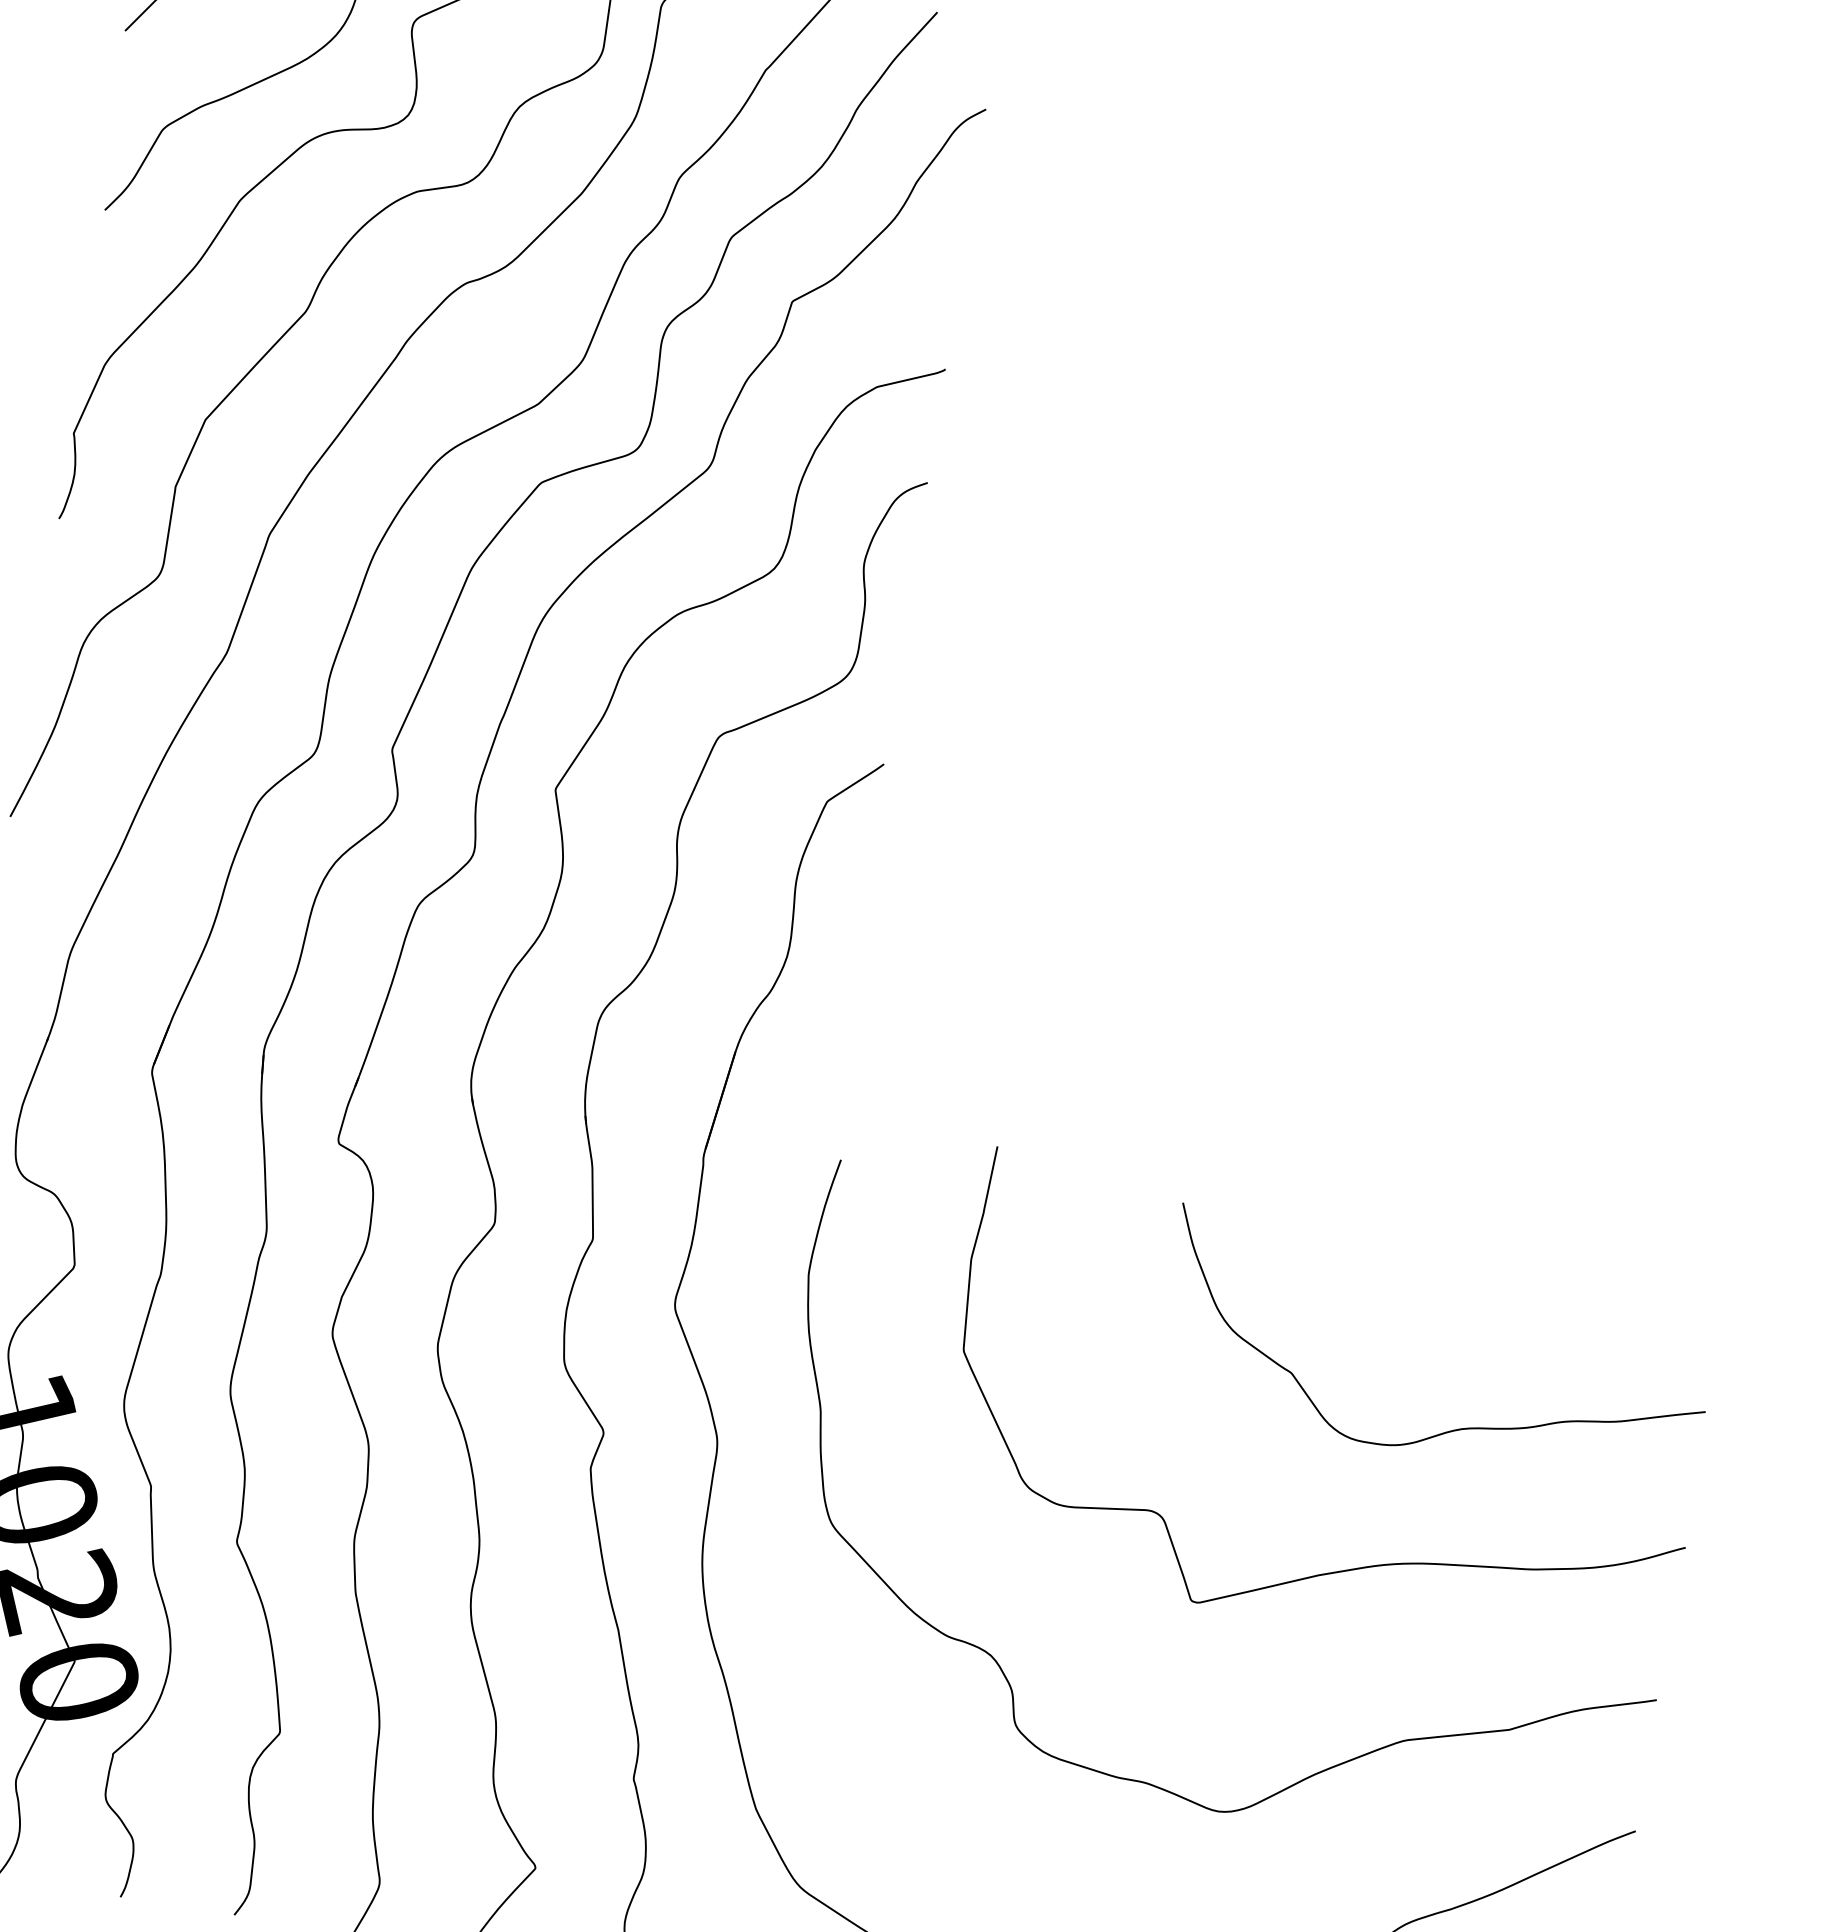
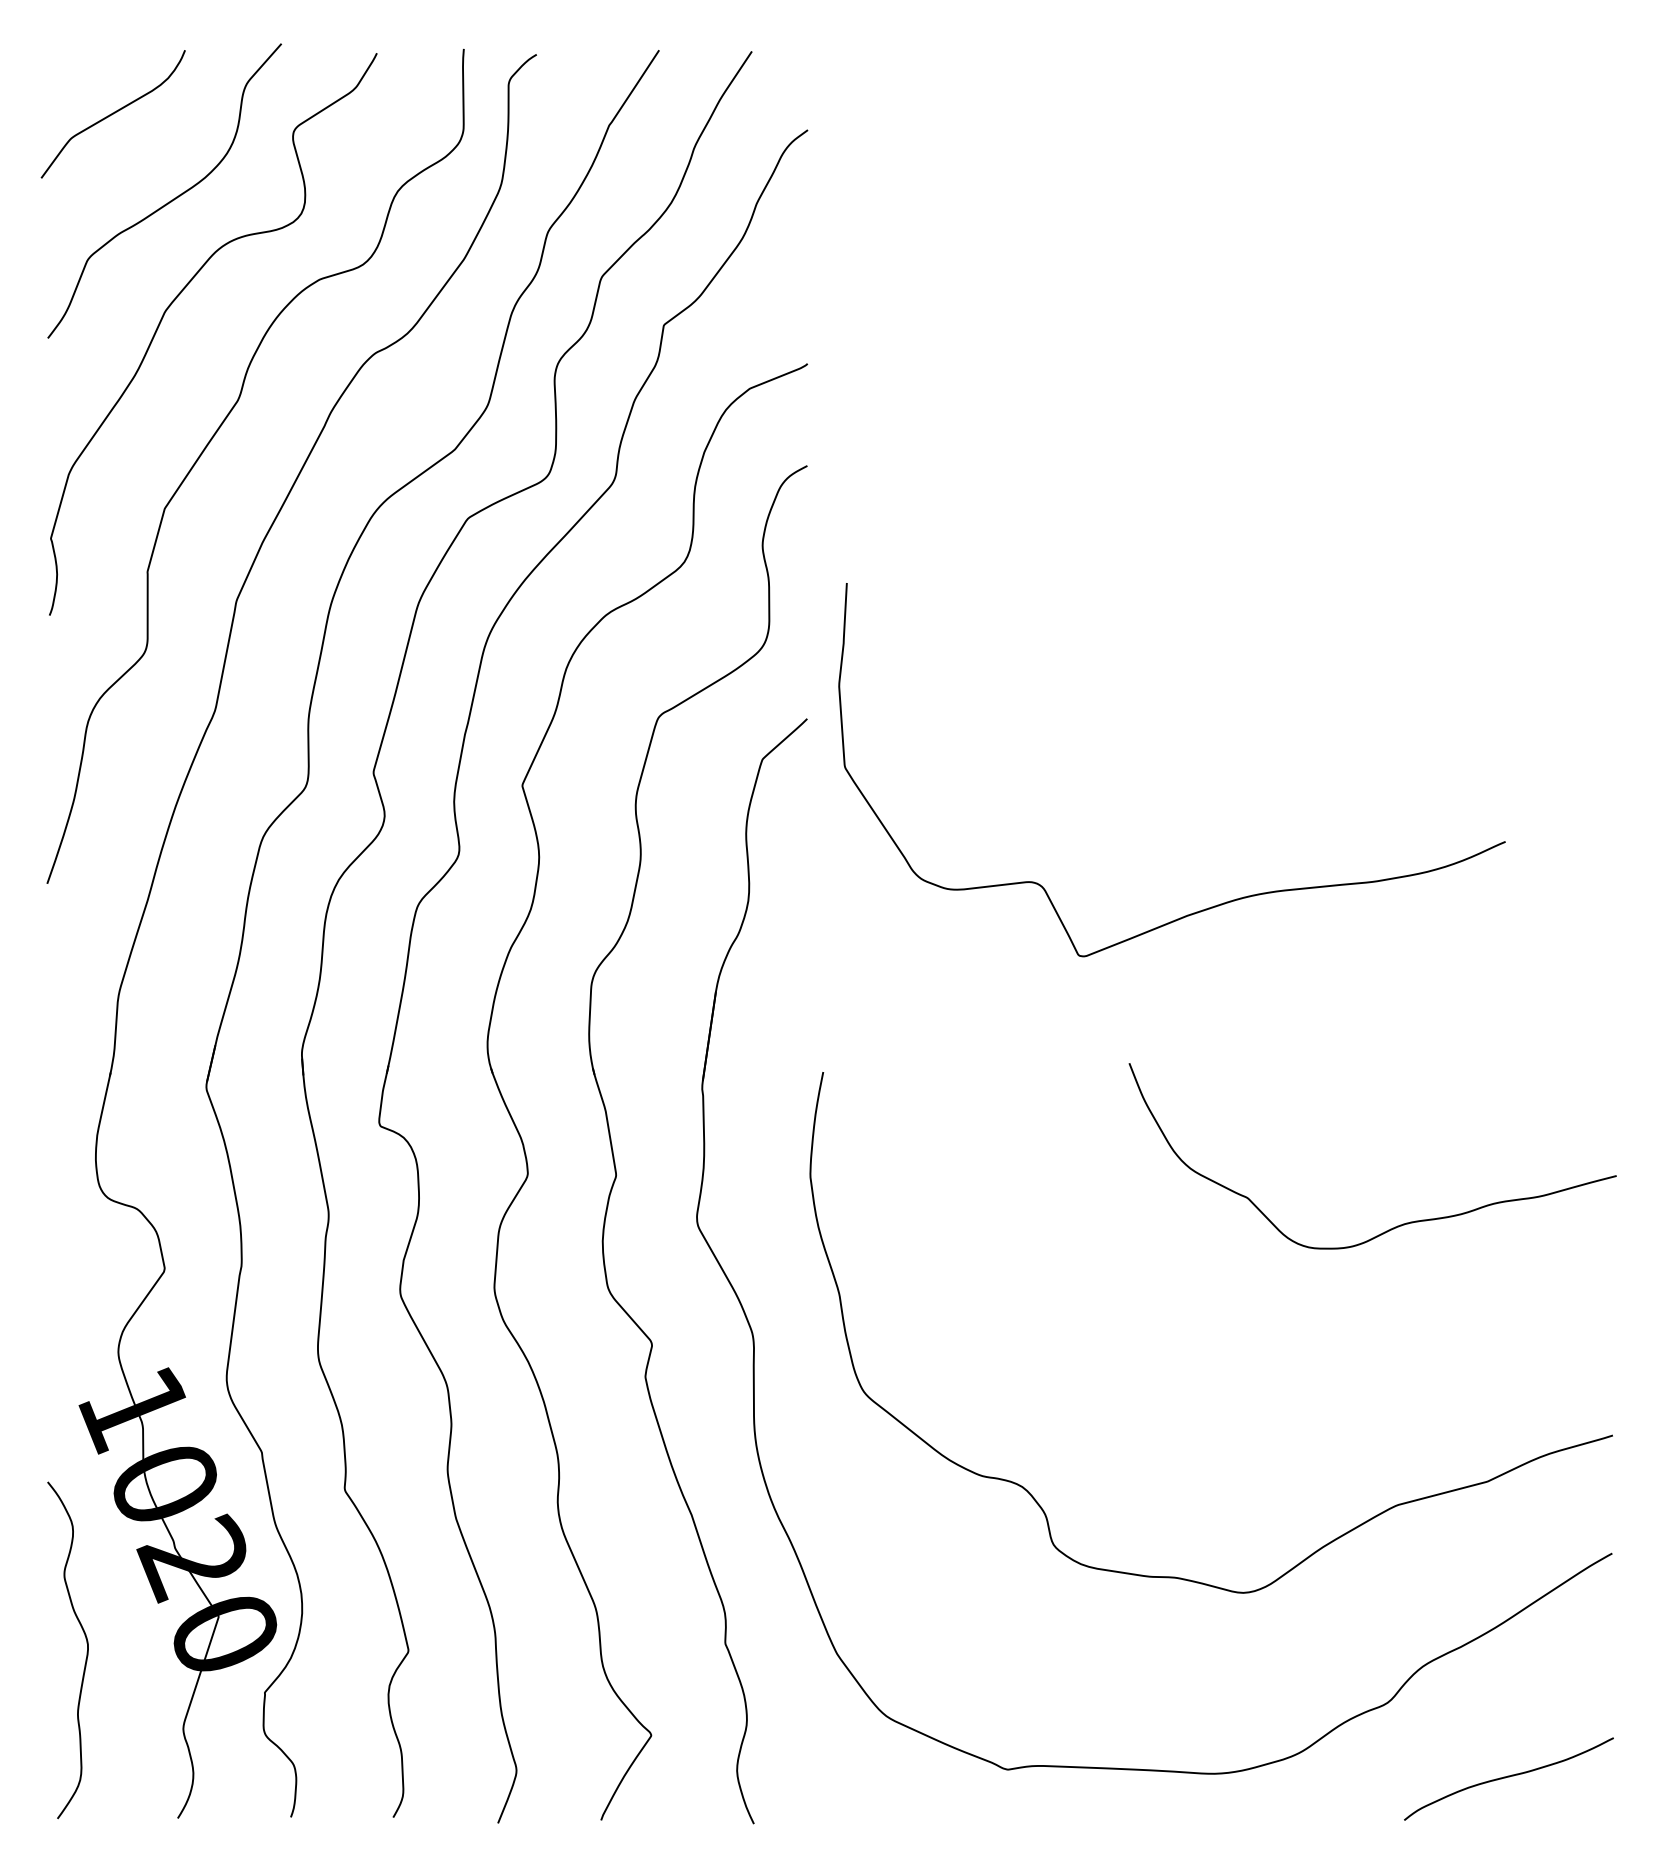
curve: (1354, 1567) -> (1217, 904), moved

